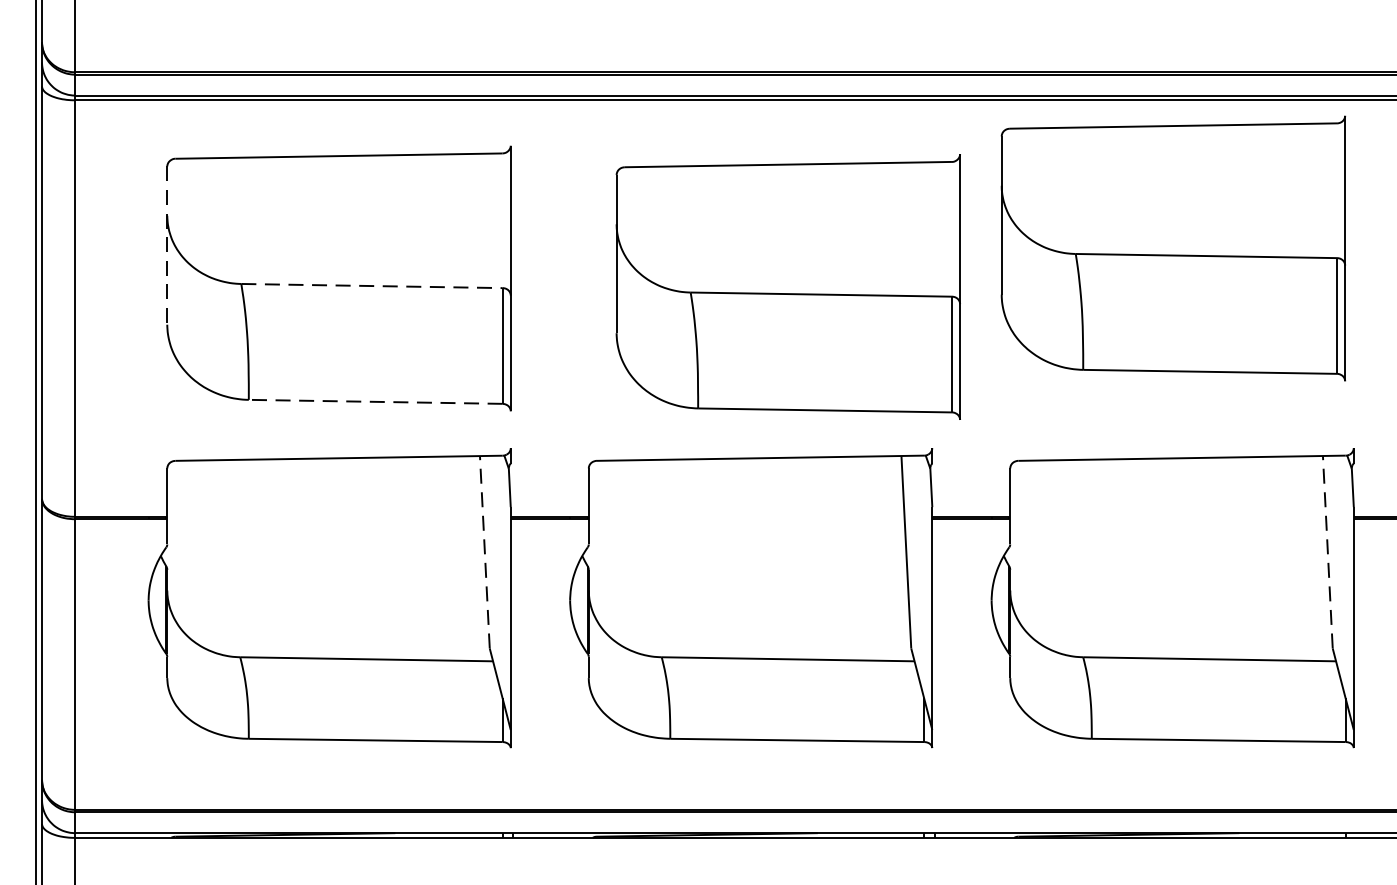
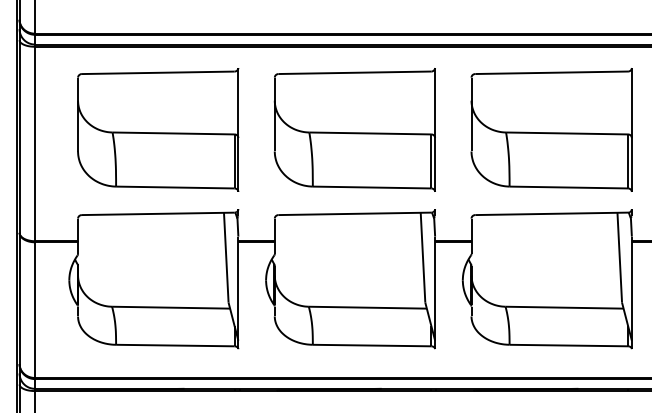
line: (168, 245) -> (78, 114), dashed -> solid
part: (1173, 247) -> (551, 129), moved
line: (371, 286) -> (173, 133), dashed -> solid
part: (787, 286) -> (354, 129), moved
line: (373, 401) -> (174, 187), dashed -> solid
line: (485, 551) -> (226, 257), dashed -> solid
line: (1327, 551) -> (619, 257), dashed -> solid

